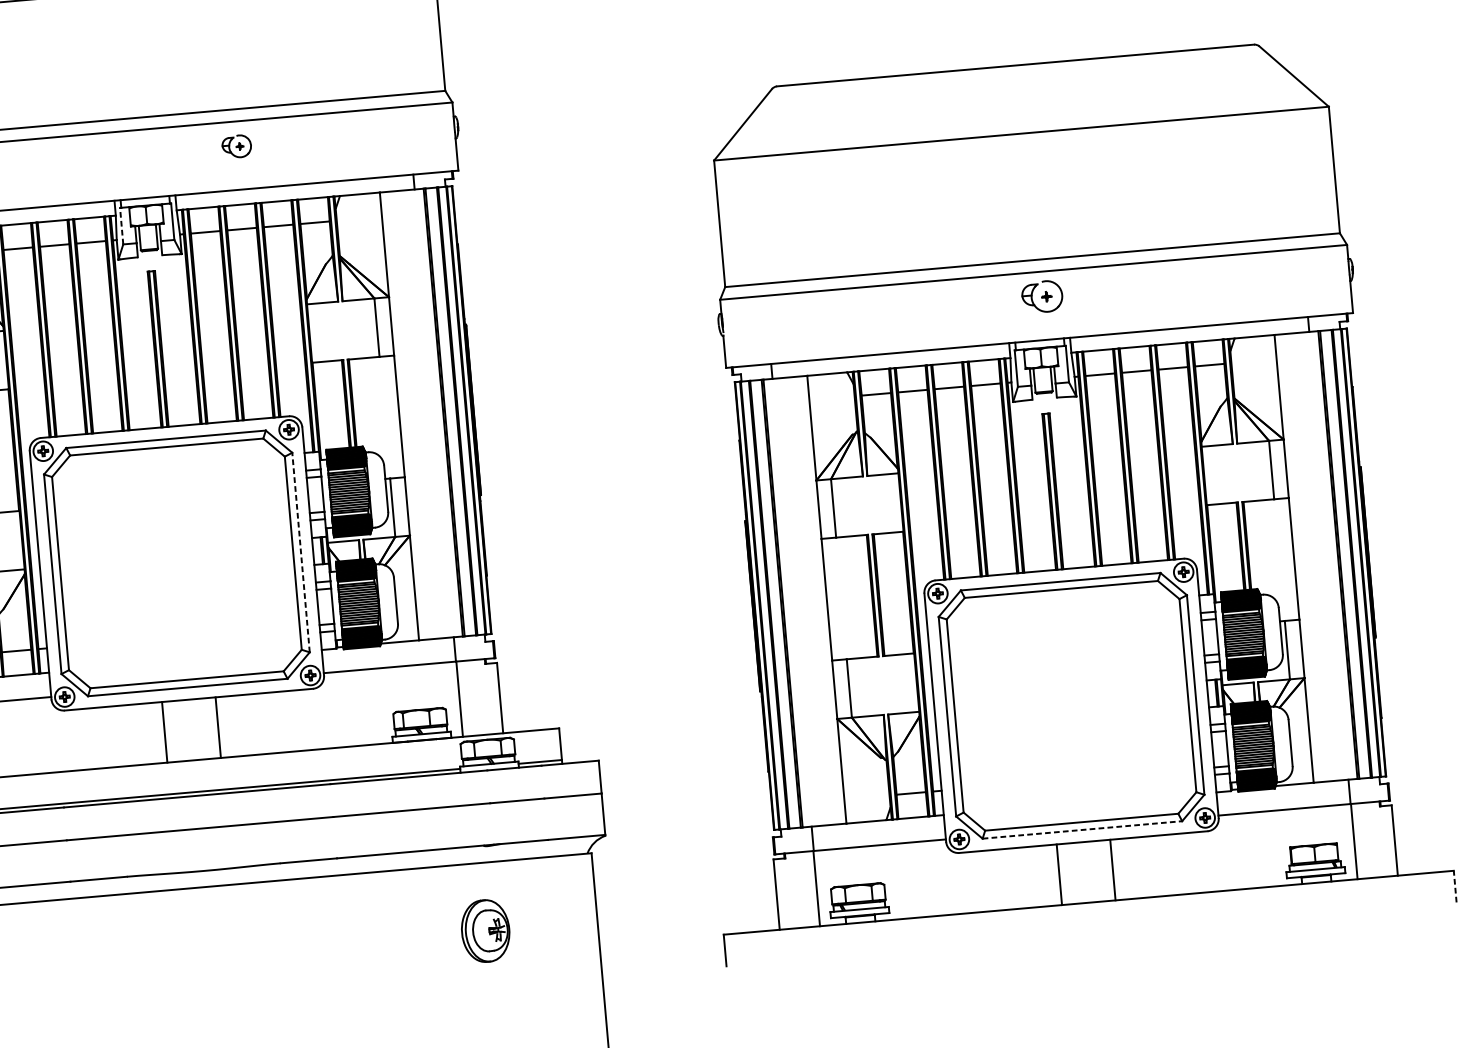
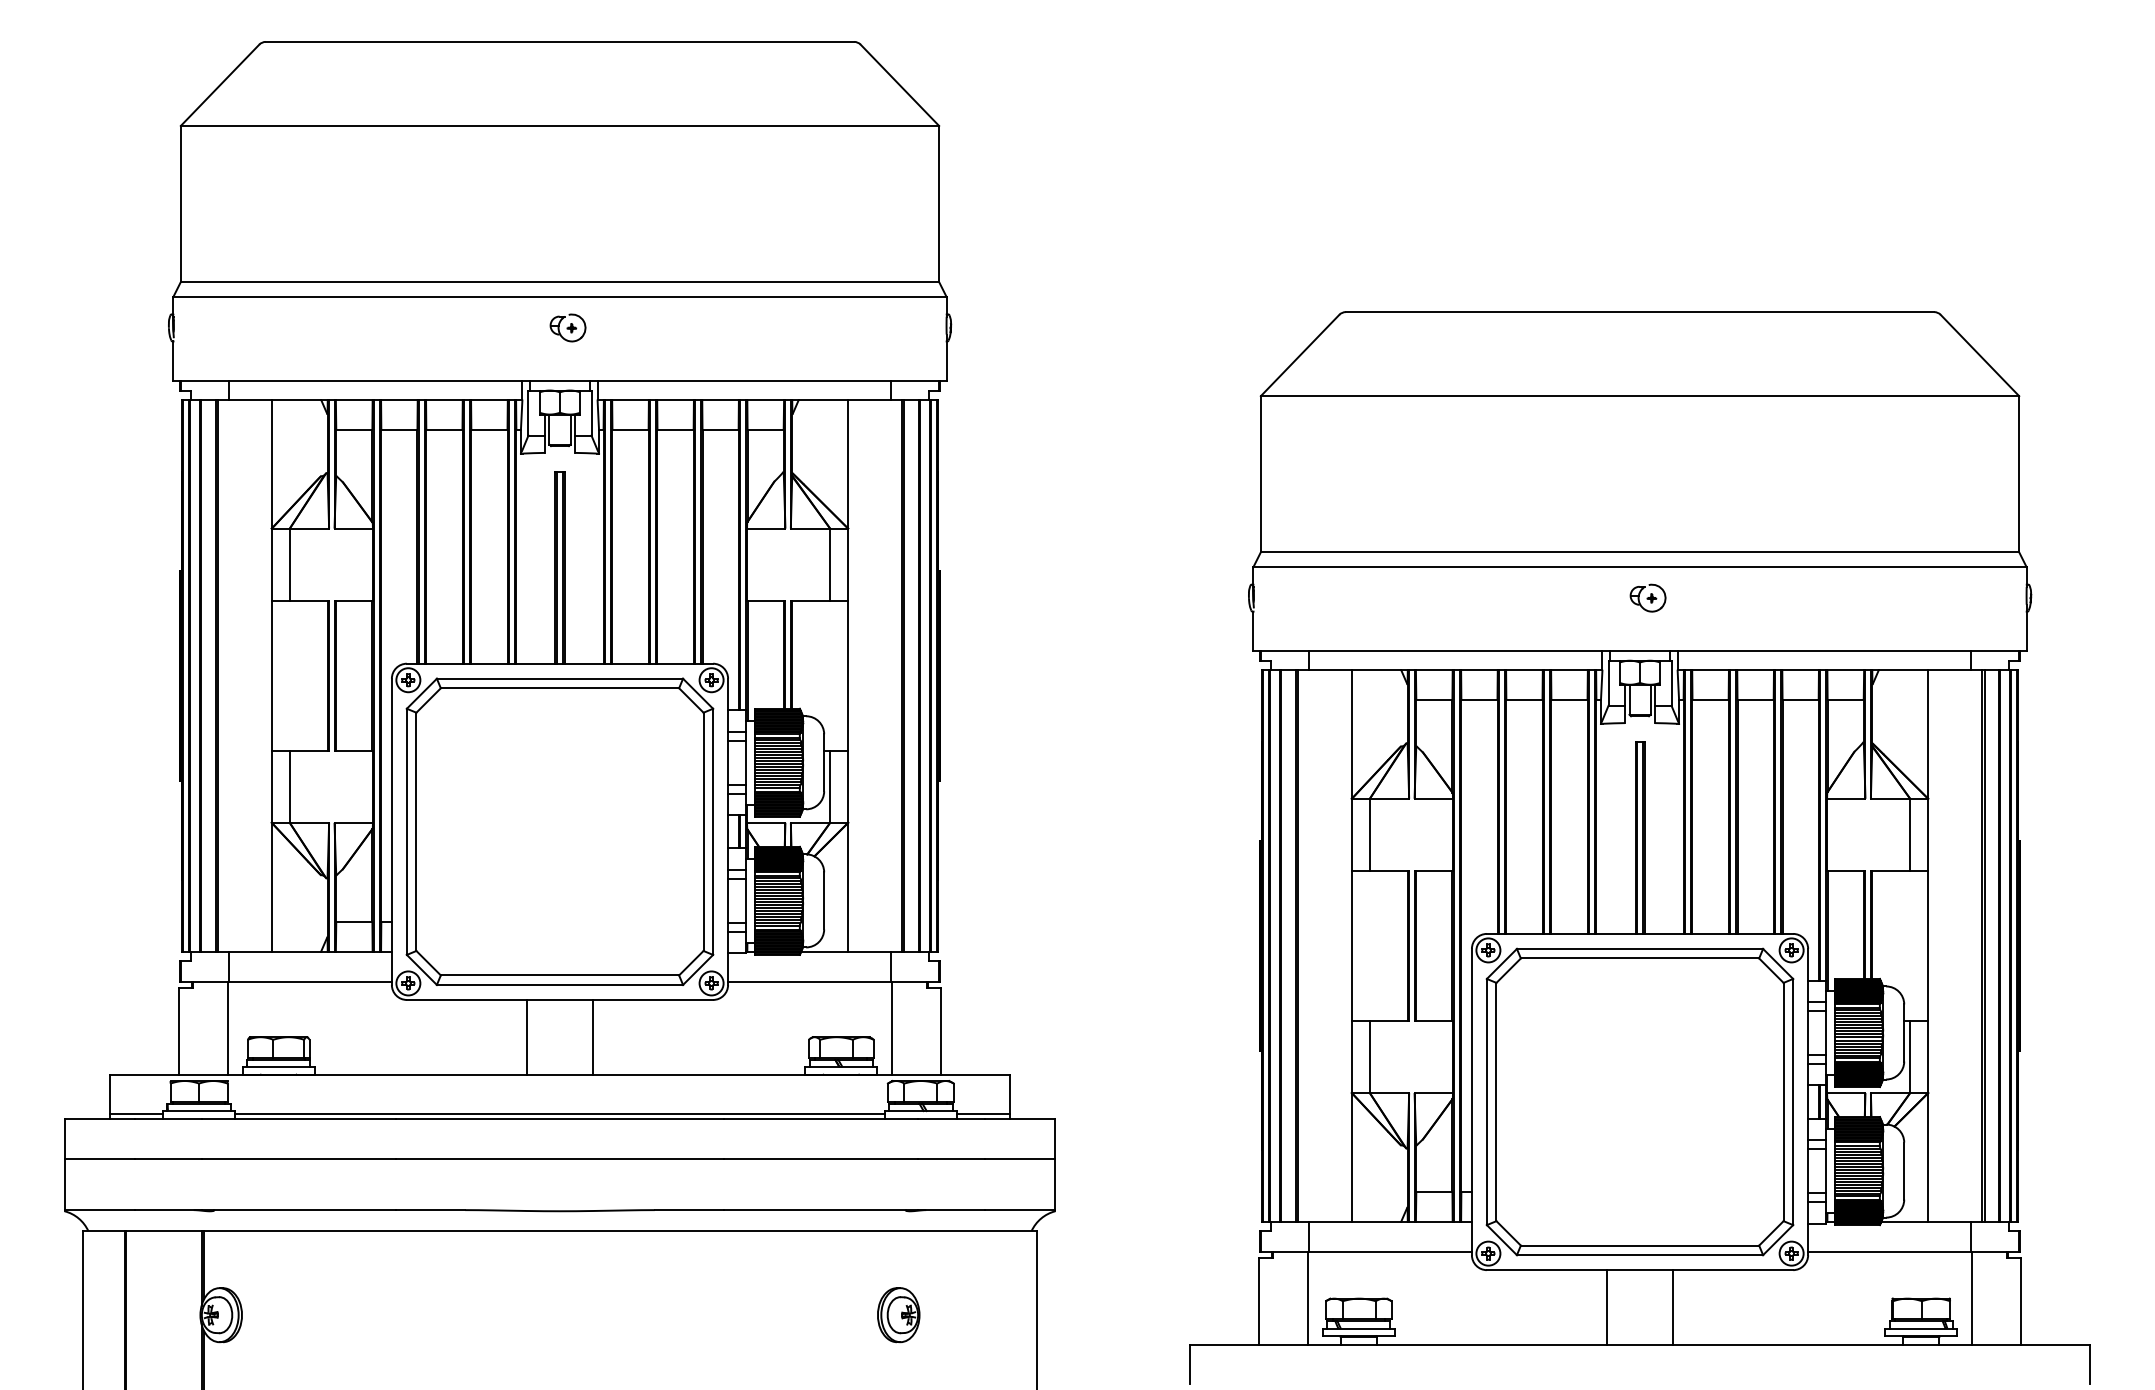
part: (236, 146) -> (567, 327), moved
line: (121, 226) -> (528, 413), dashed -> solid
part: (1041, 296) -> (1647, 597), size x0.71
line: (301, 552) -> (713, 831), dashed -> solid
line: (1082, 830) -> (1640, 1255), dashed -> solid
line: (1455, 886) -> (2090, 1364), dashed -> solid
part: (485, 931) -> (898, 1315), size x0.71

